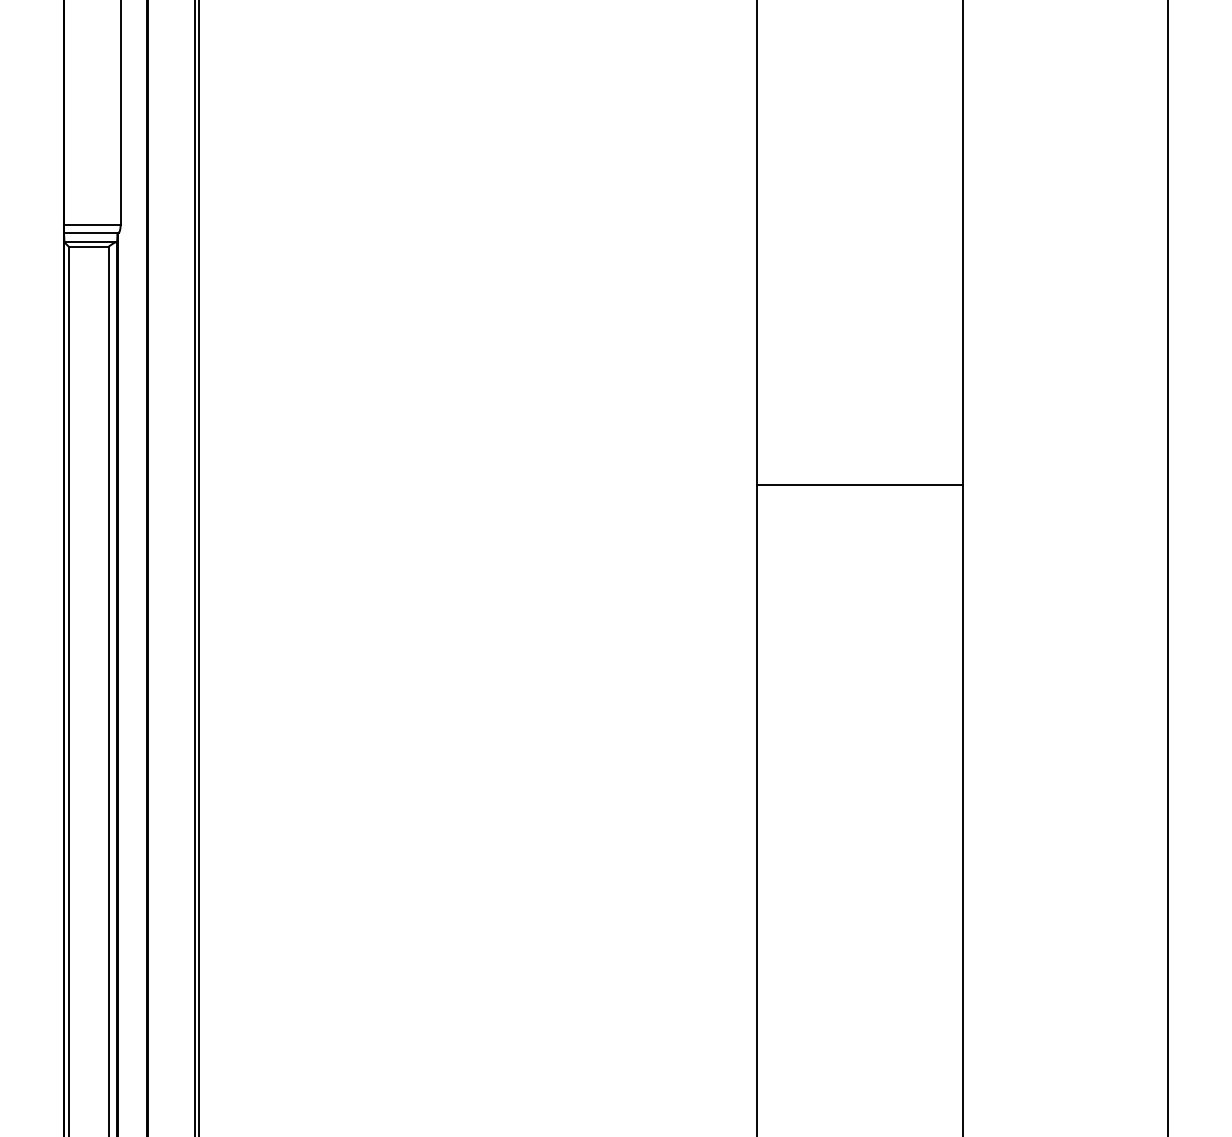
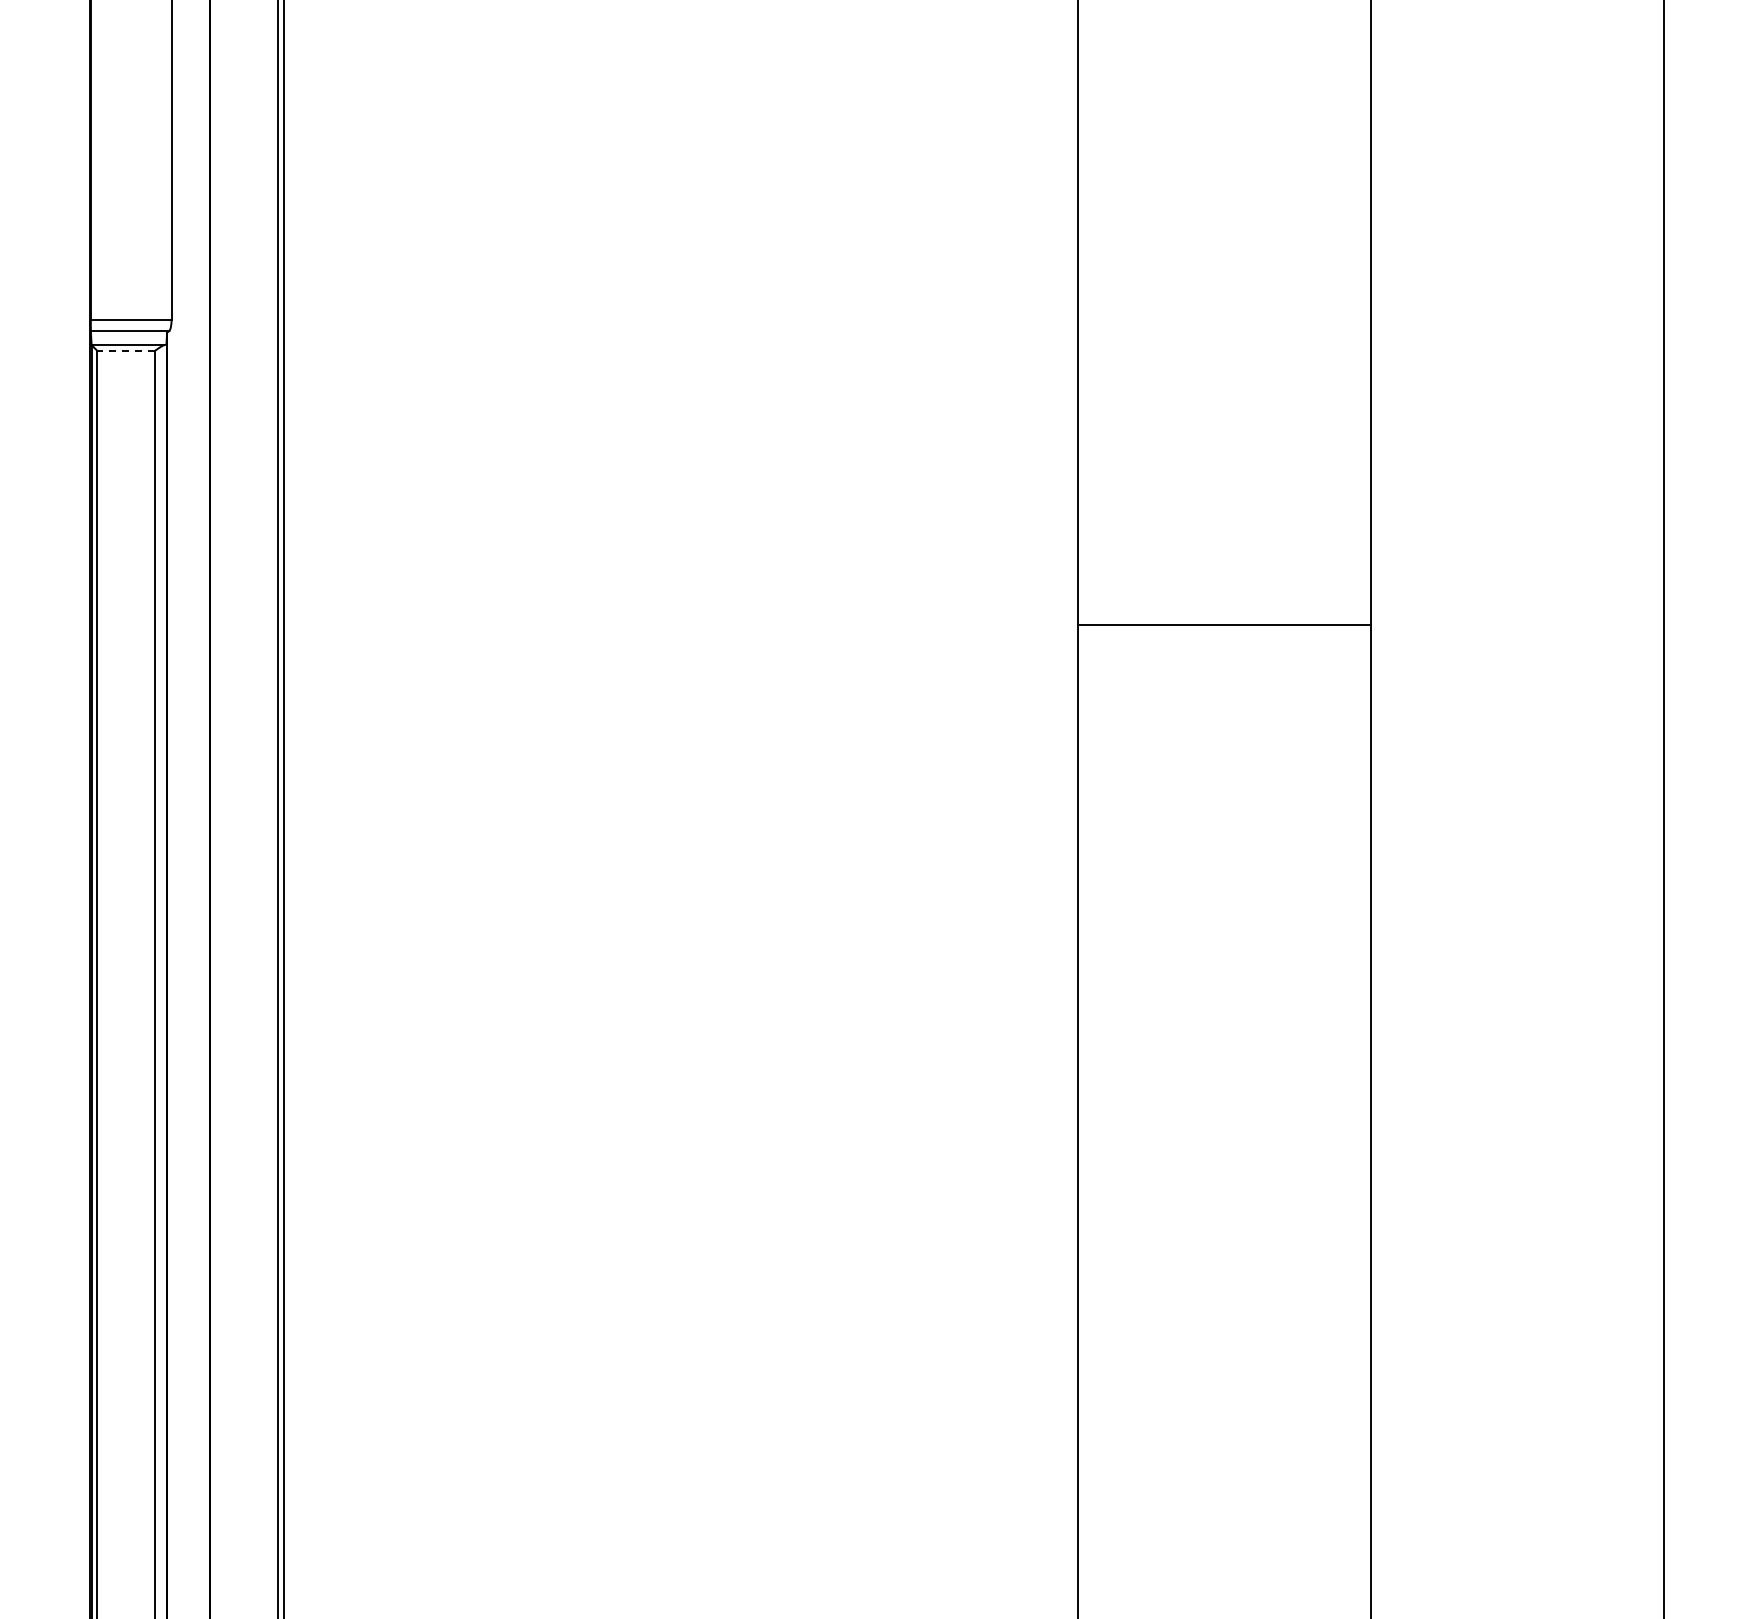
line: (88, 246) -> (126, 350), solid -> dashed
line: (859, 484) -> (1223, 625), moved

